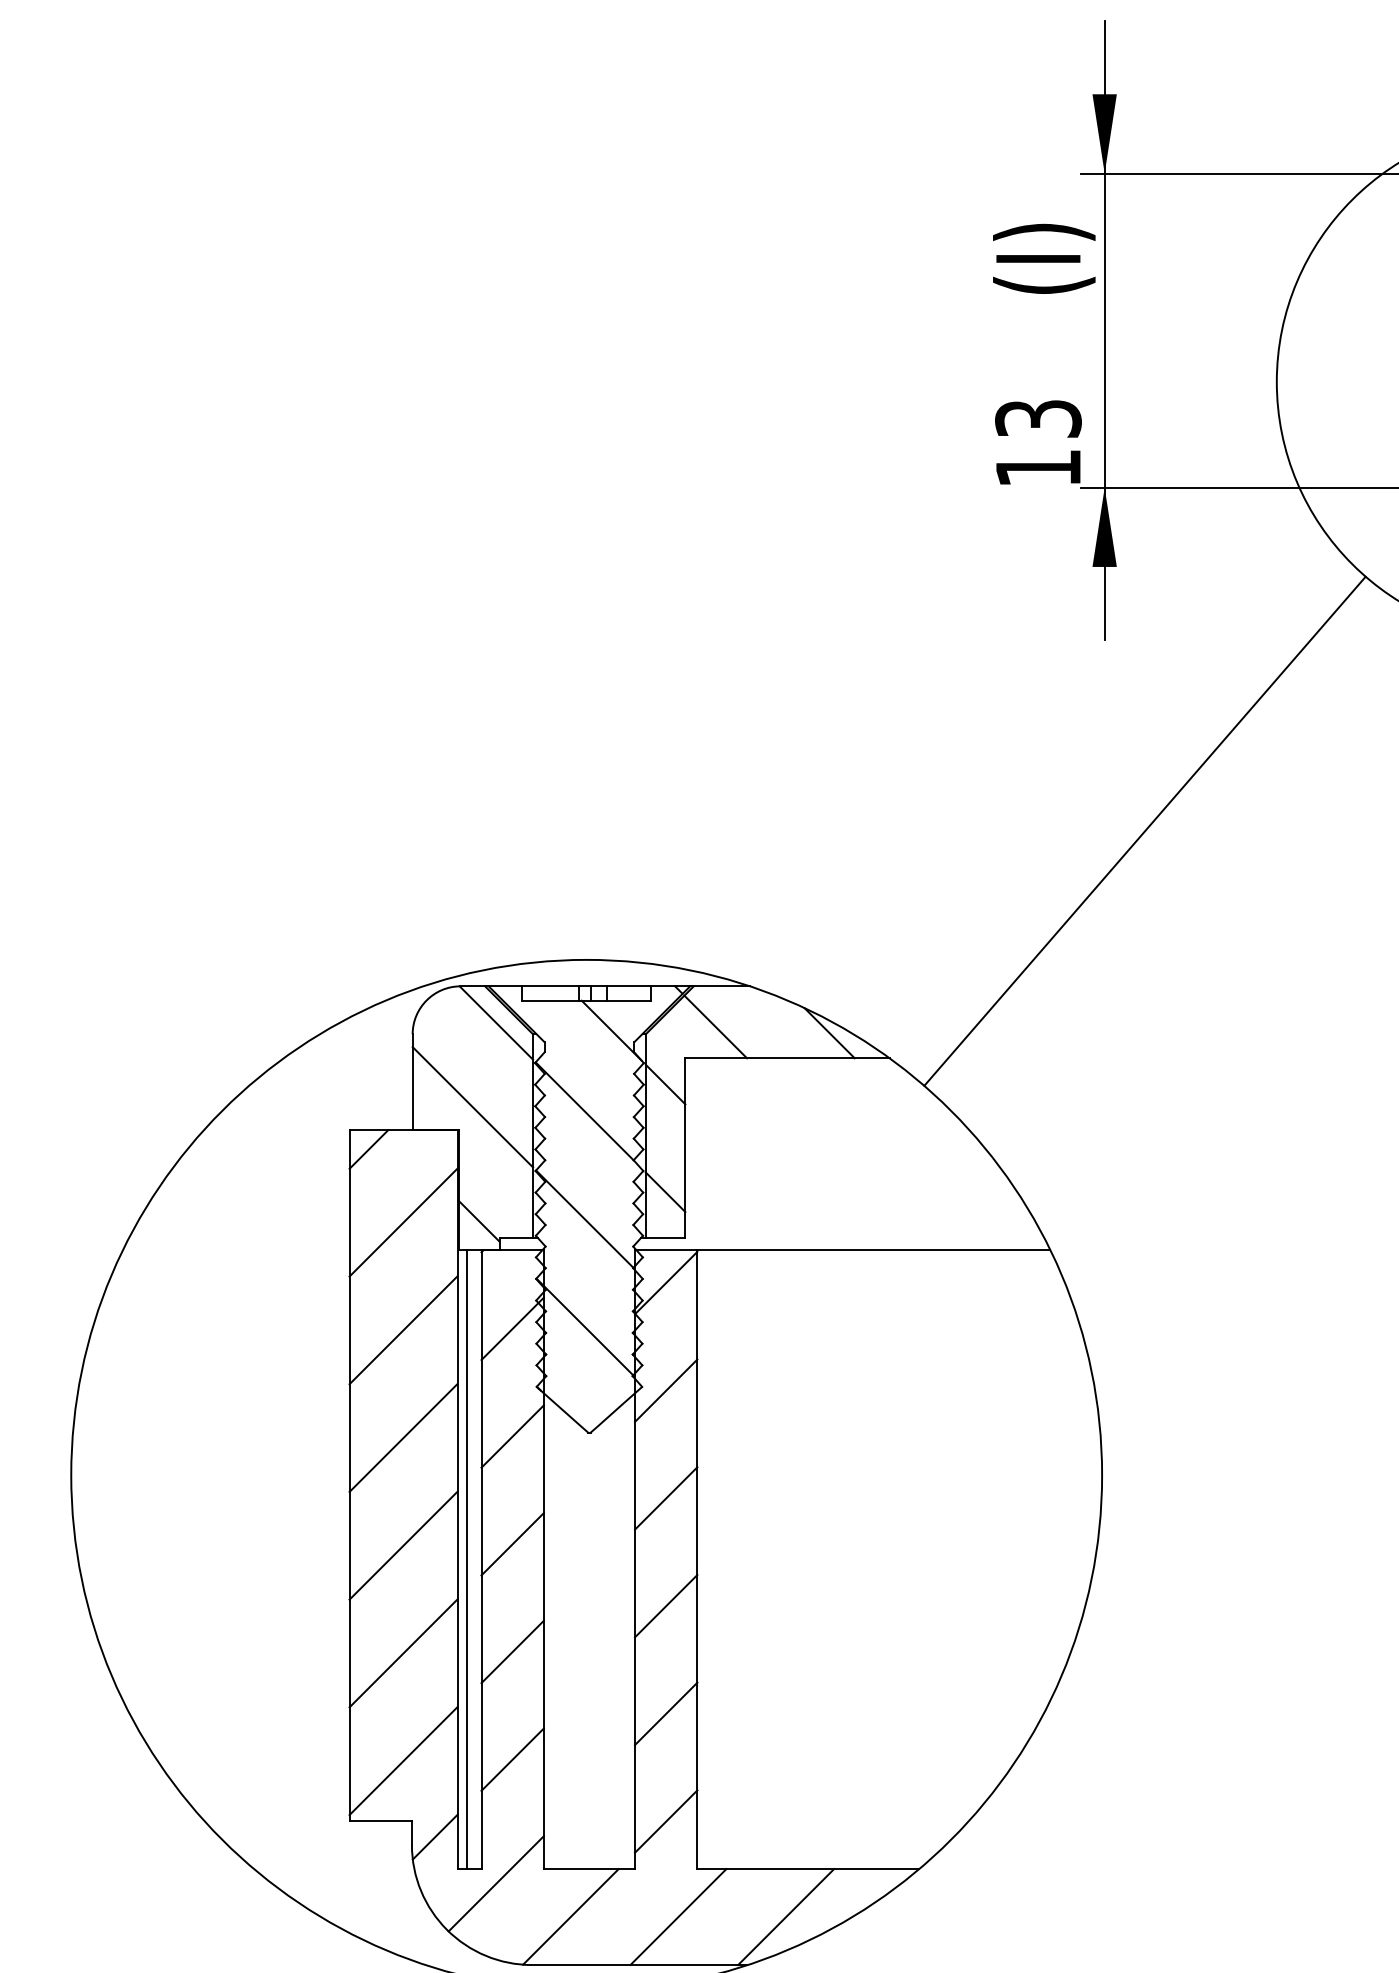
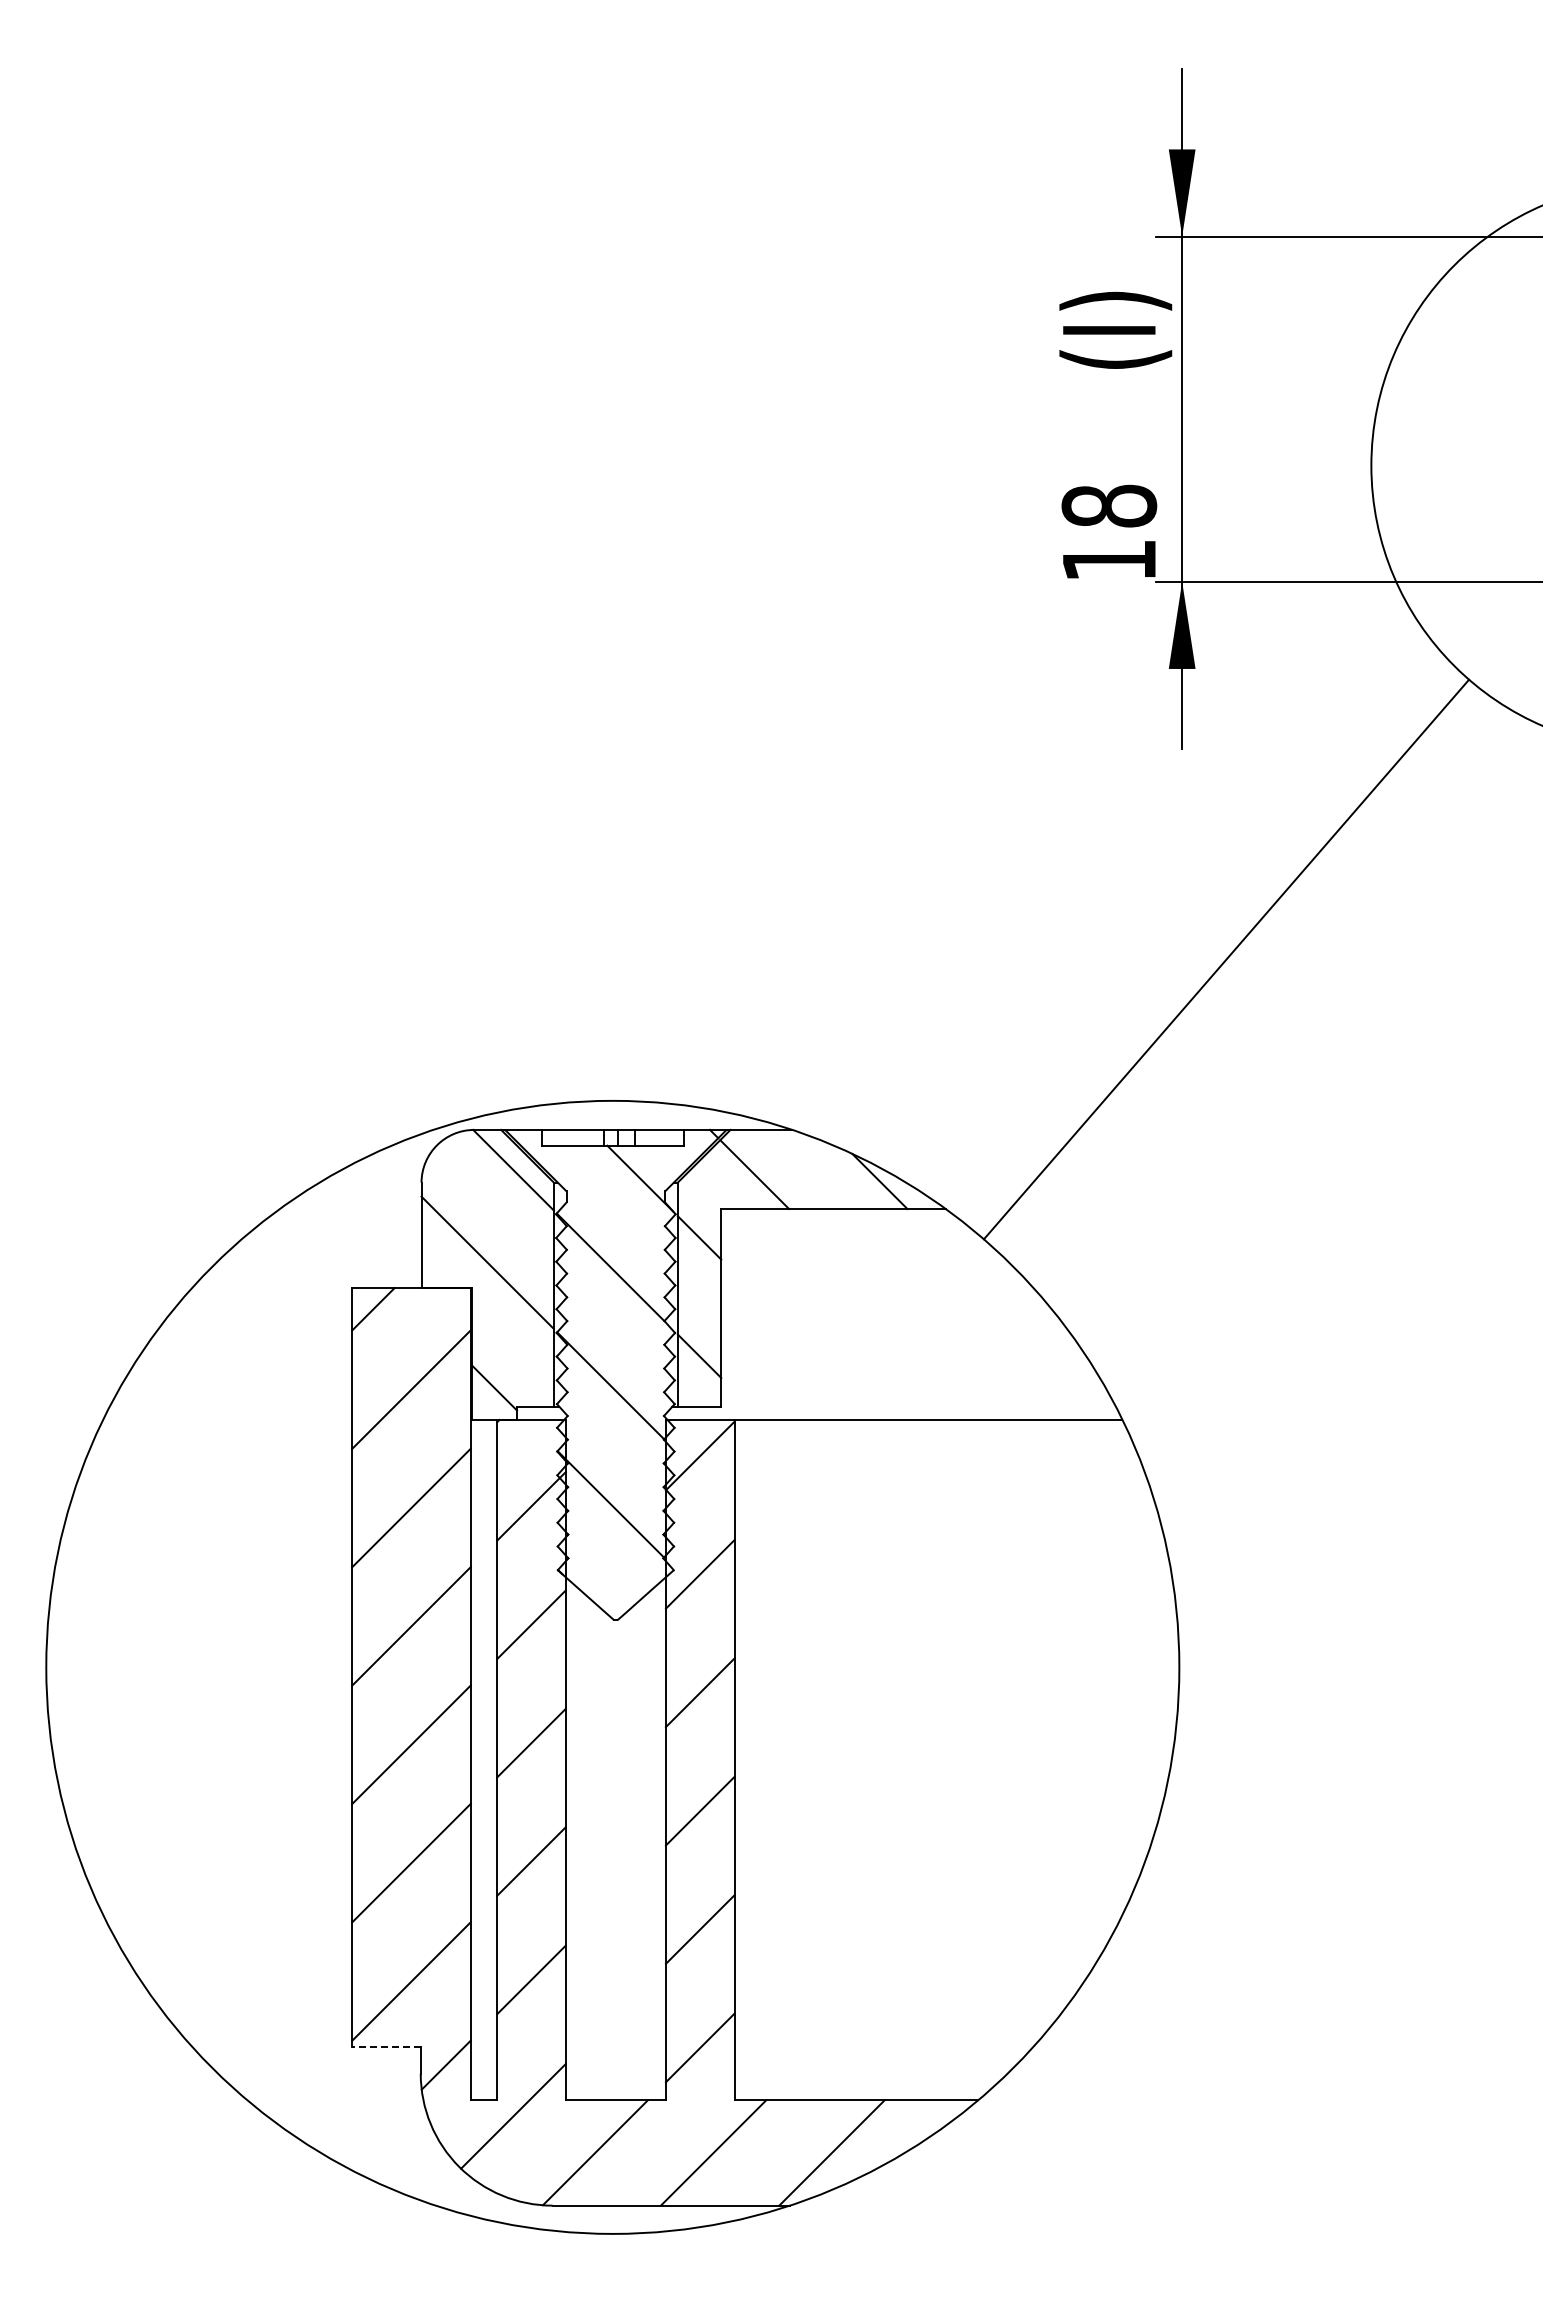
text: (1038, 418) -> (1109, 505), 13 -> 18
line: (467, 1559) -> (481, 1759), removed
line: (379, 1821) -> (385, 2047), solid -> dashed

